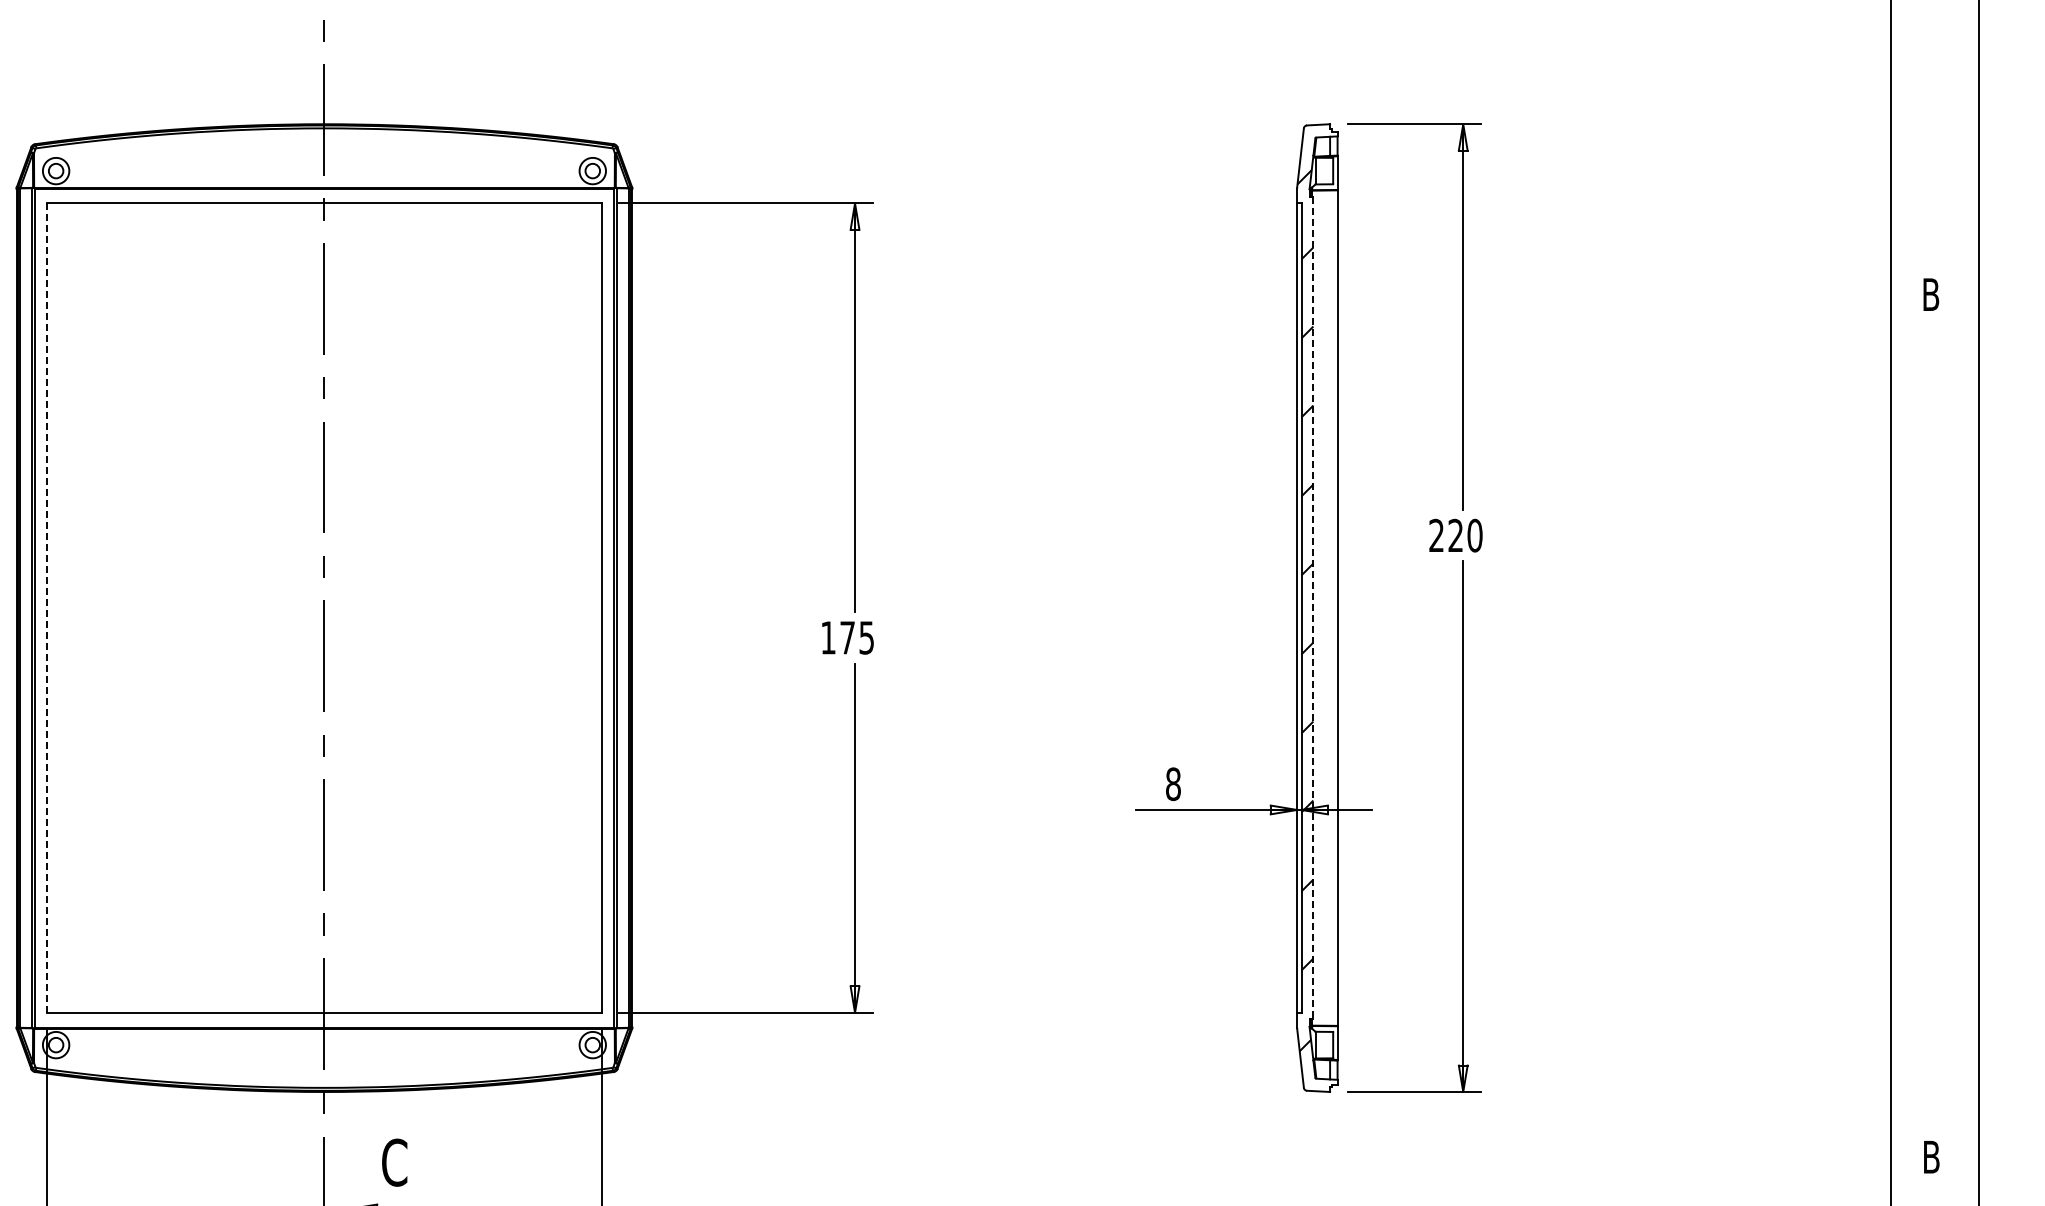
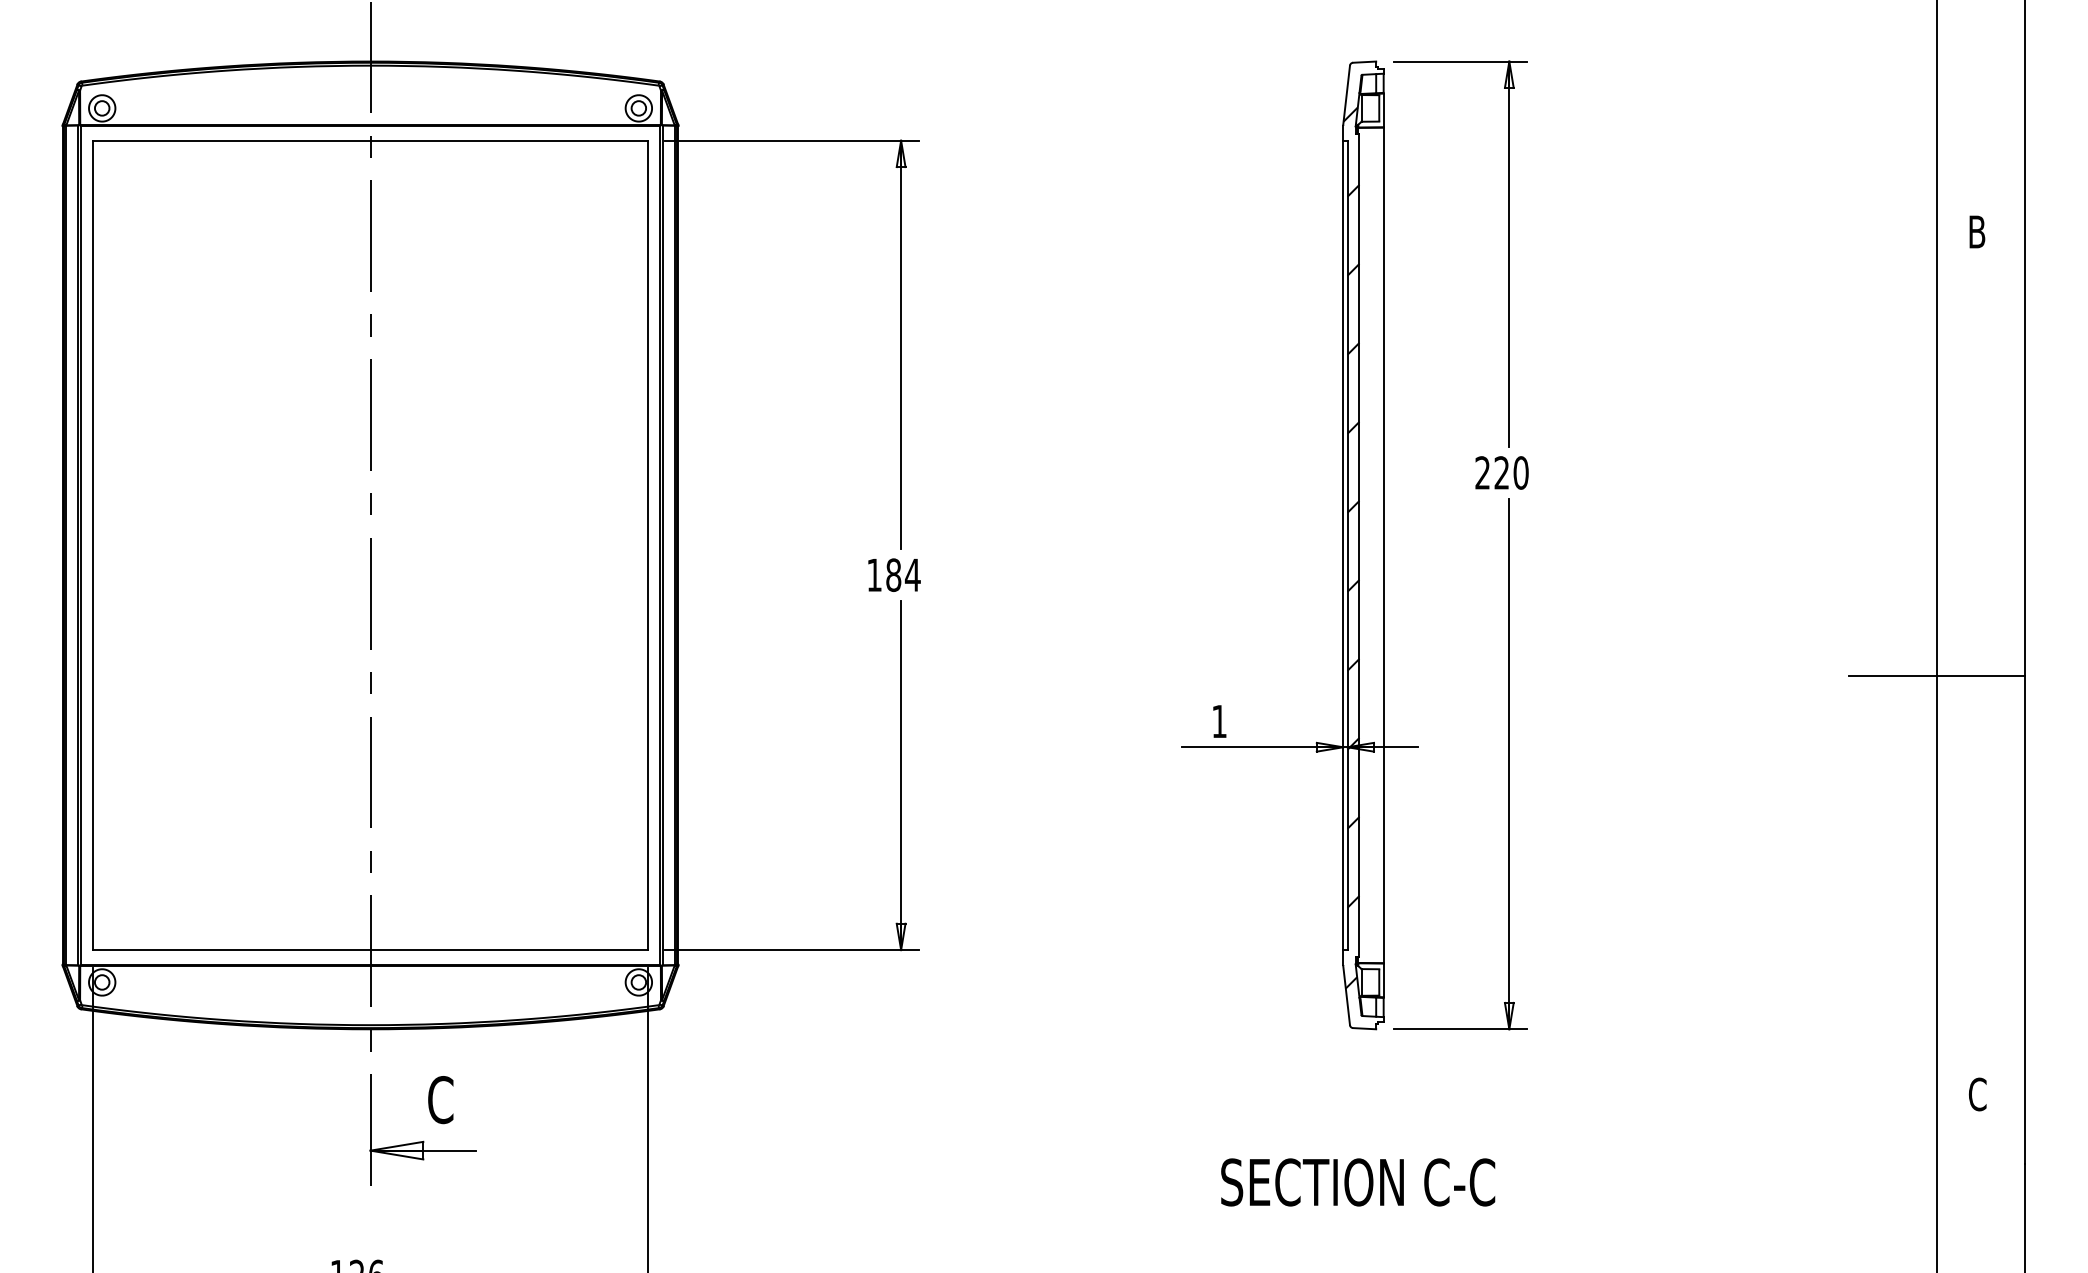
line: (47, 608) -> (93, 545), dashed -> solid
line: (1313, 608) -> (1359, 545), dashed -> solid
text: (857, 638) -> (903, 575), 175 -> 184
line: (1891, 739) -> (1937, 676), added
text: (1173, 784) -> (1219, 721), 8 -> 1
text: (1931, 1157) -> (1977, 1094), B -> C

